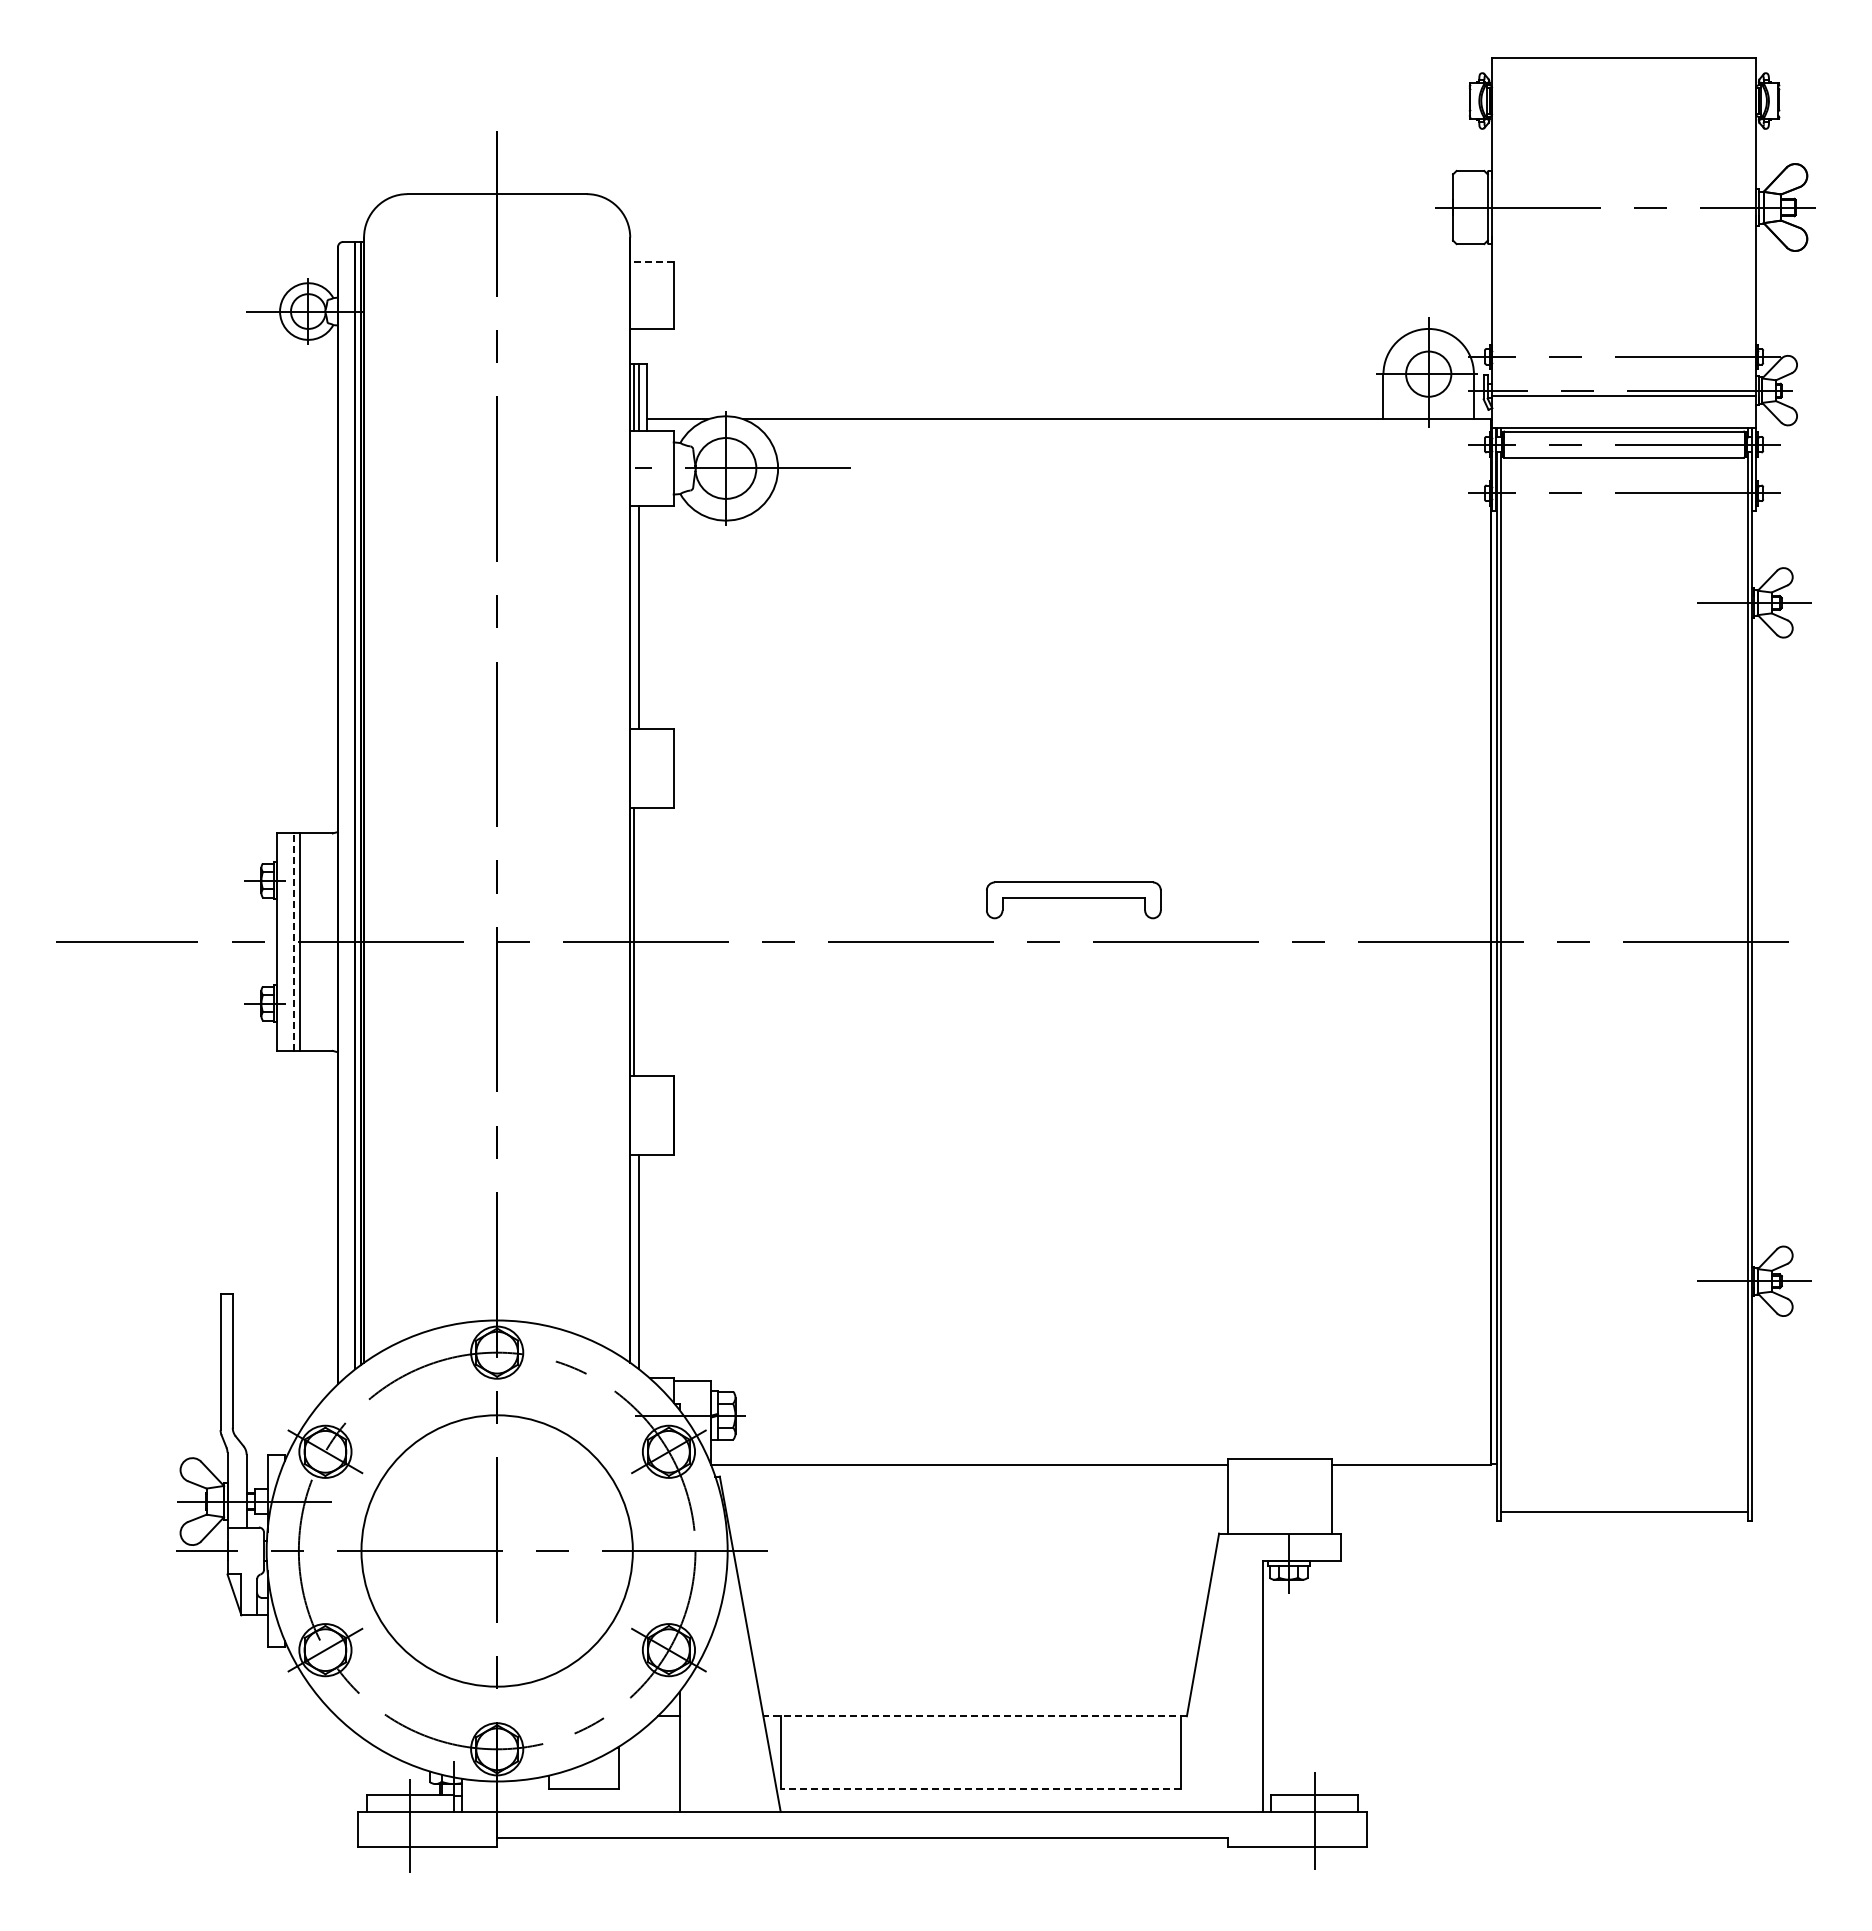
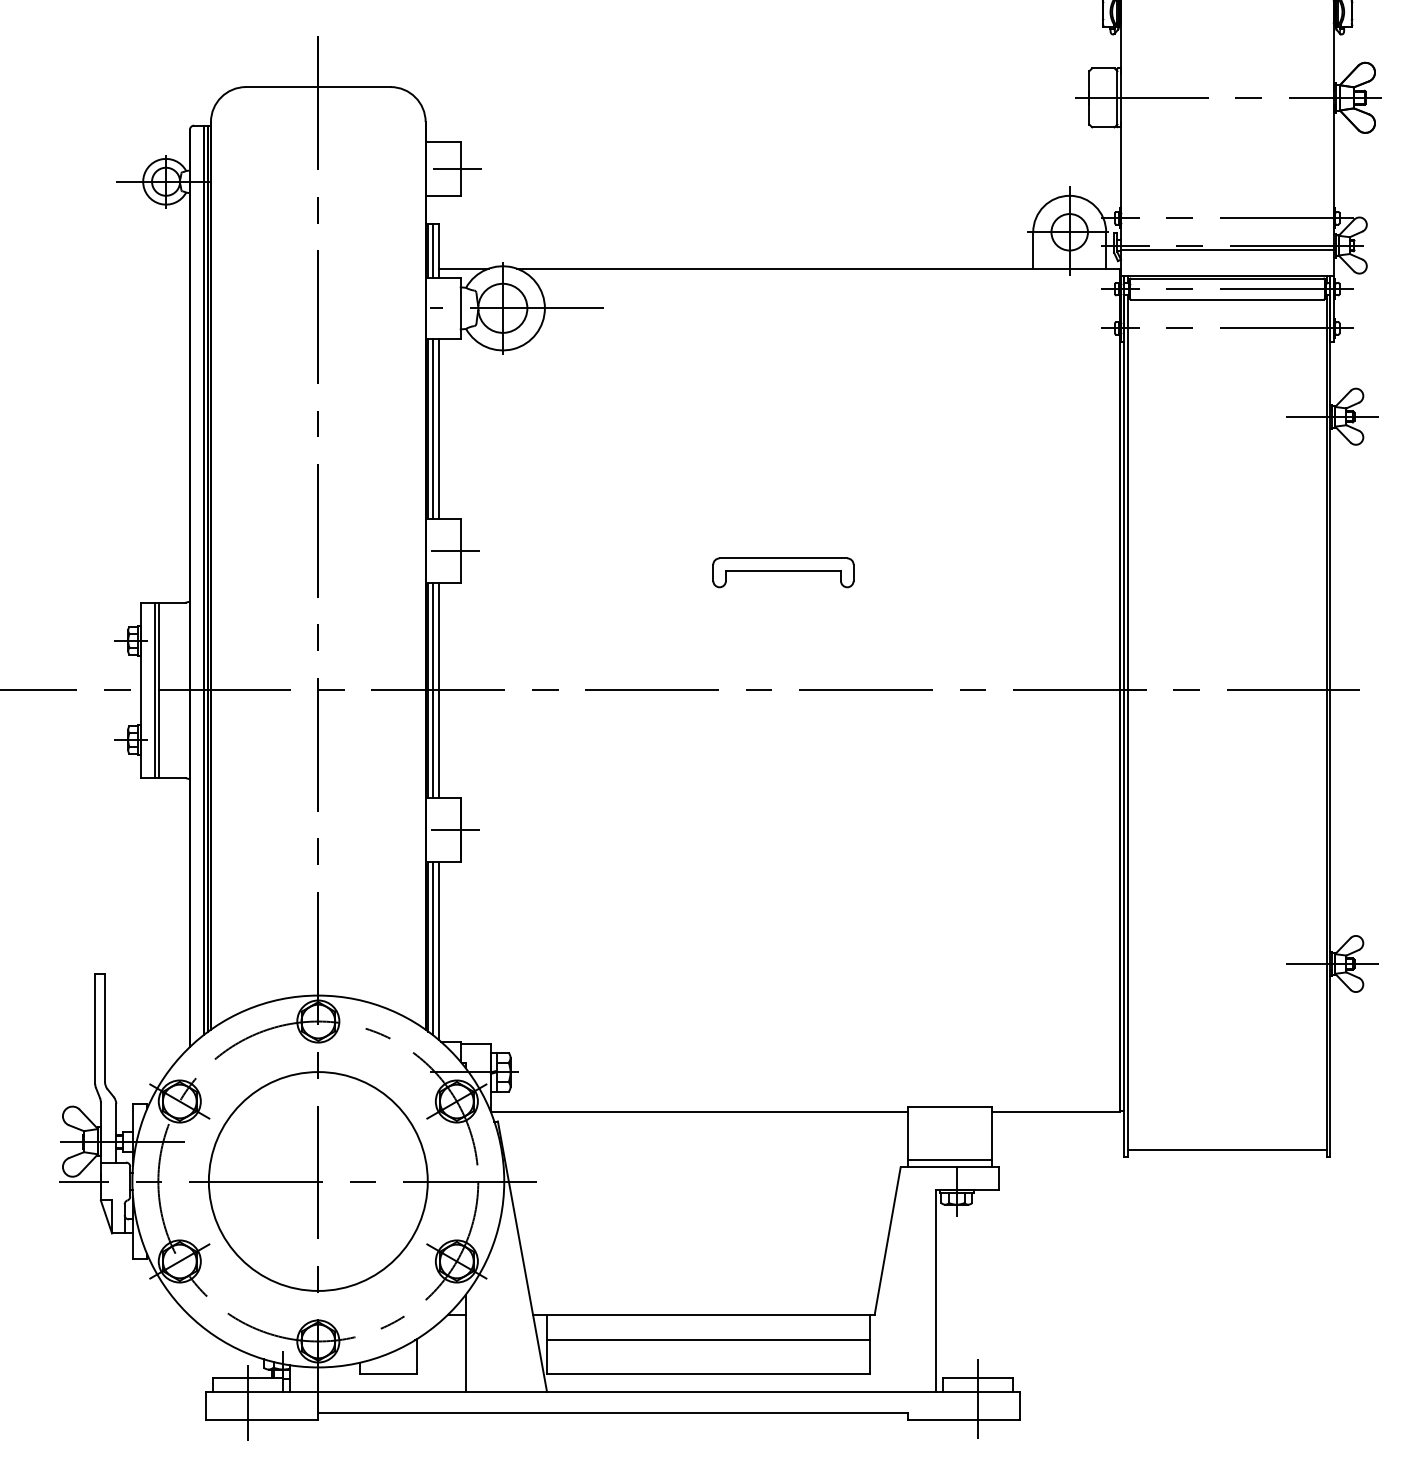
line: (651, 261) -> (442, 141), dashed -> solid
line: (668, 295) -> (456, 168), added
line: (633, 617) -> (428, 428), added
line: (646, 617) -> (438, 428), added
line: (667, 768) -> (455, 550), added
part: (1073, 900) -> (783, 572), moved
line: (638, 941) -> (432, 689), added
line: (646, 941) -> (438, 689), added
line: (294, 942) -> (154, 690), dashed -> solid
line: (666, 1115) -> (454, 830), added
line: (633, 1260) -> (428, 947), added
line: (646, 1265) -> (438, 951), added
line: (1279, 1524) -> (949, 1160), added
line: (975, 1716) -> (704, 1315), dashed -> solid
line: (980, 1747) -> (708, 1340), added
line: (980, 1789) -> (708, 1373), dashed -> solid

